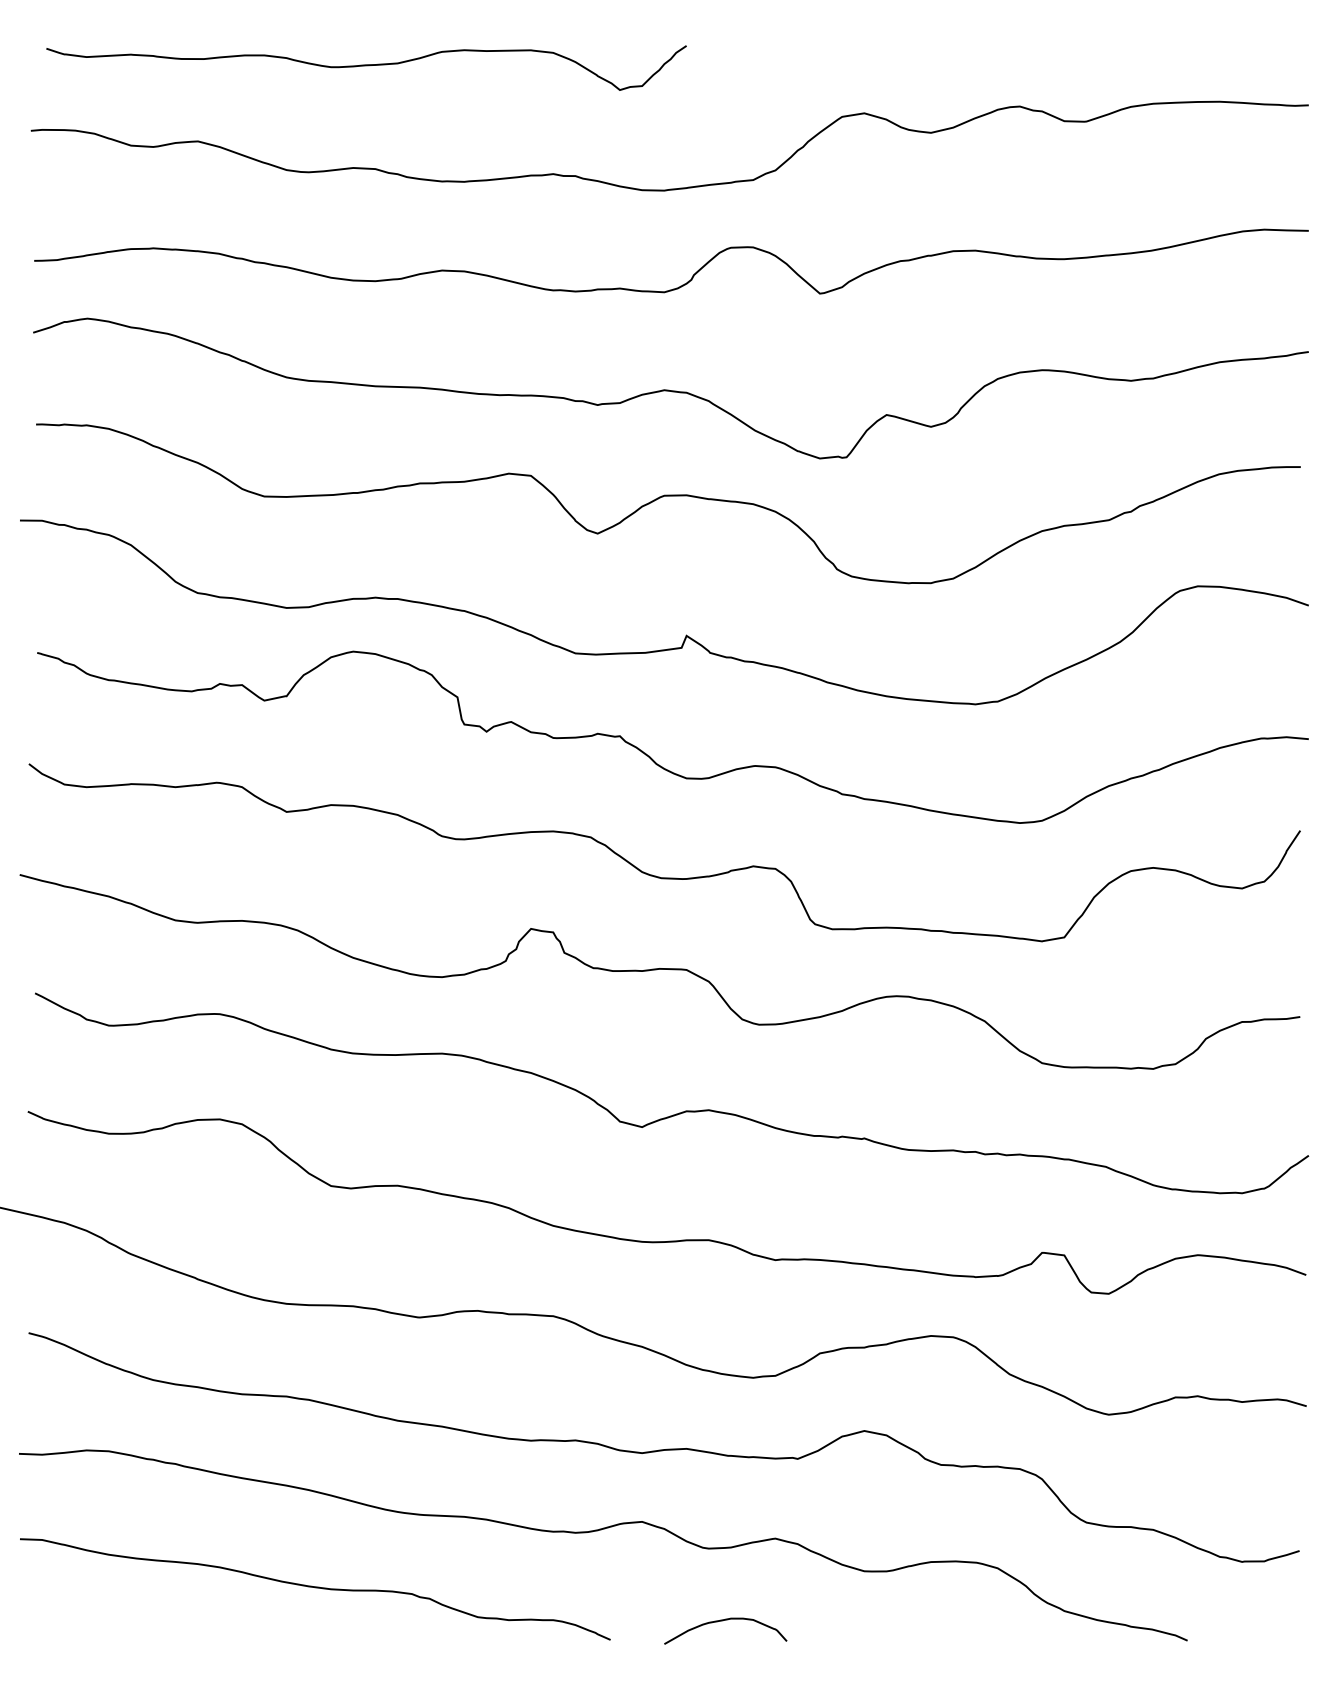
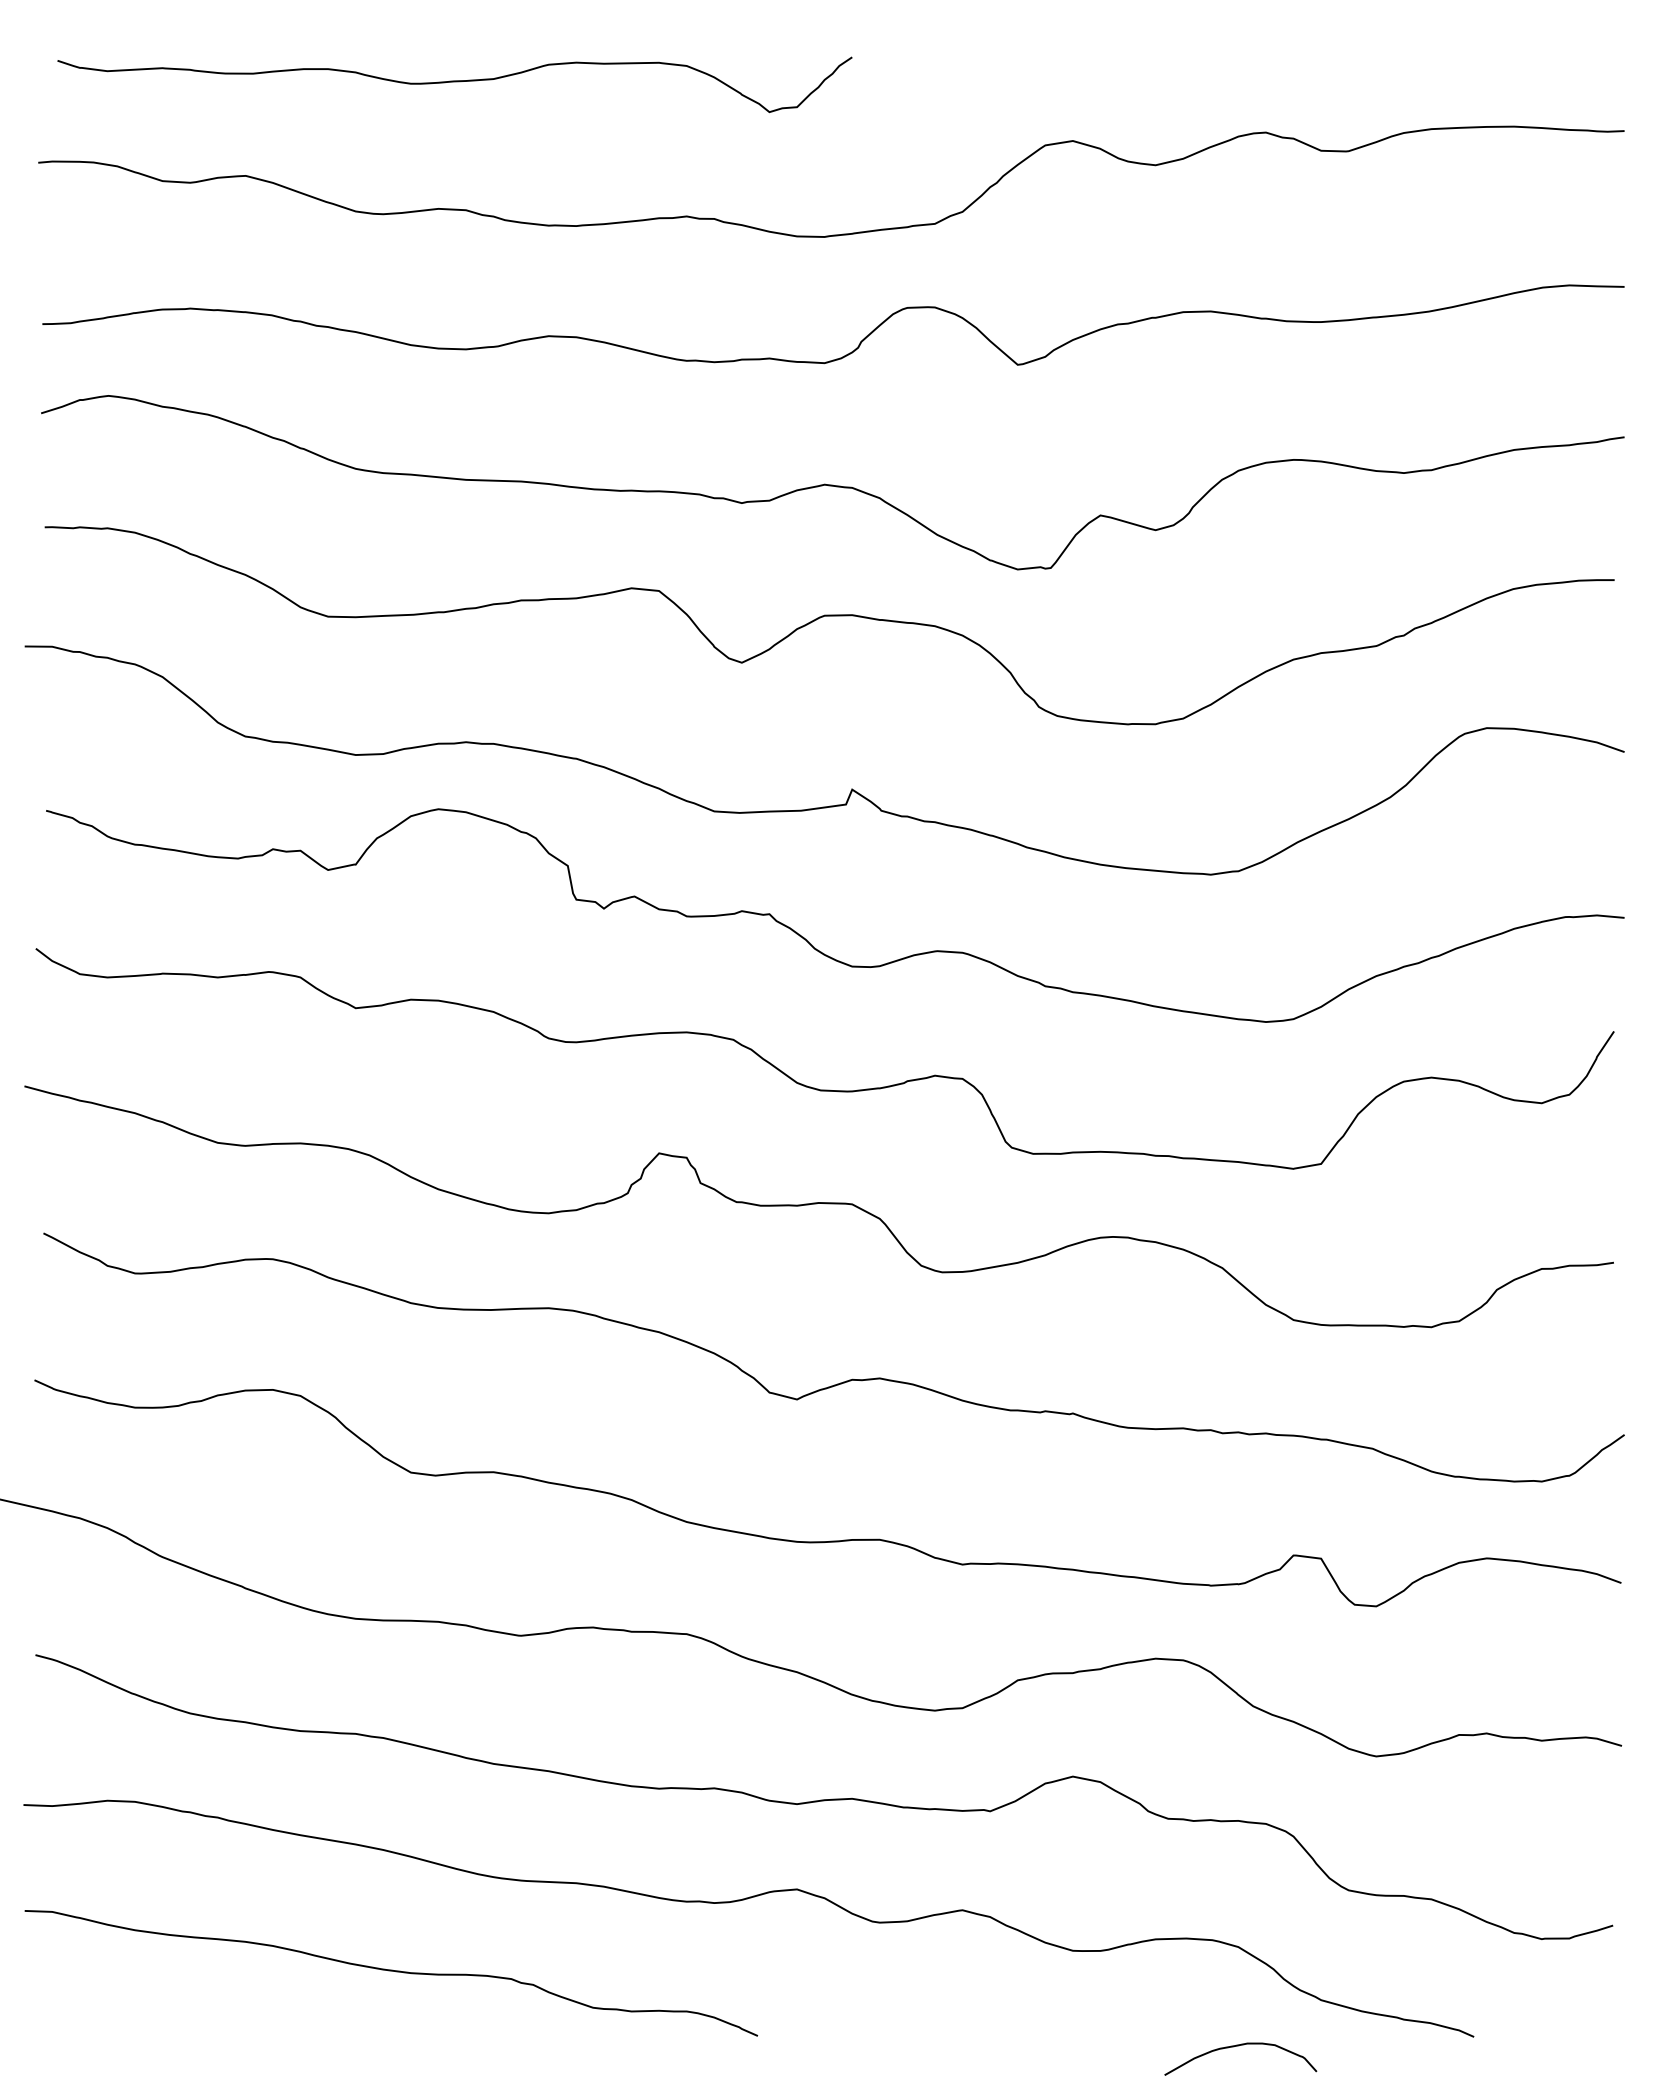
curve: (723, 1621) -> (1238, 2046), moved

